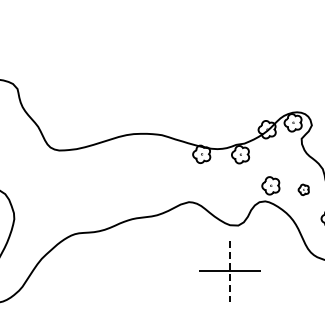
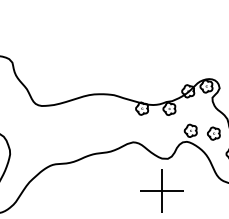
part: (303, 189) -> (213, 133), size x1.67
line: (229, 271) -> (161, 191), dashed -> solid

